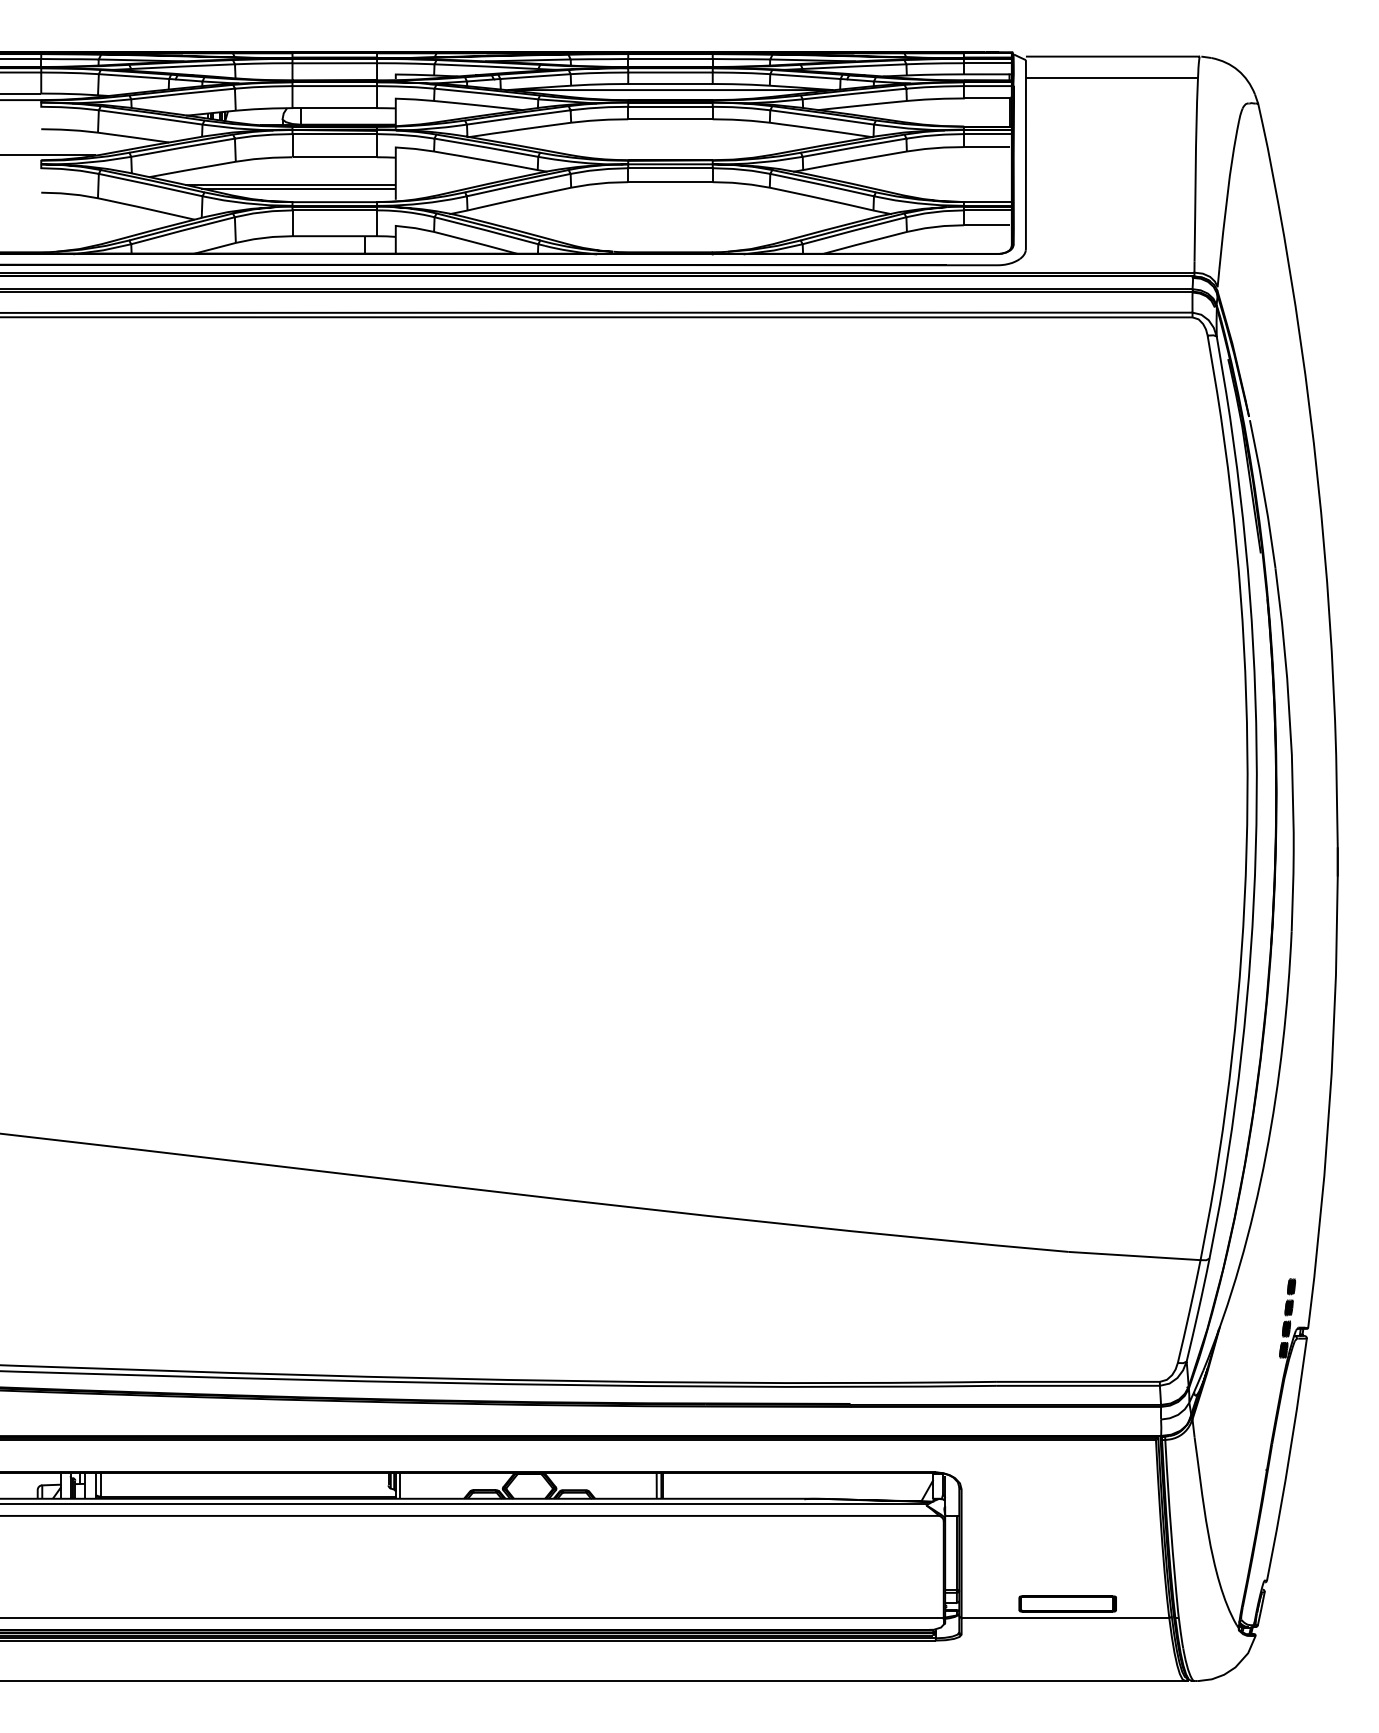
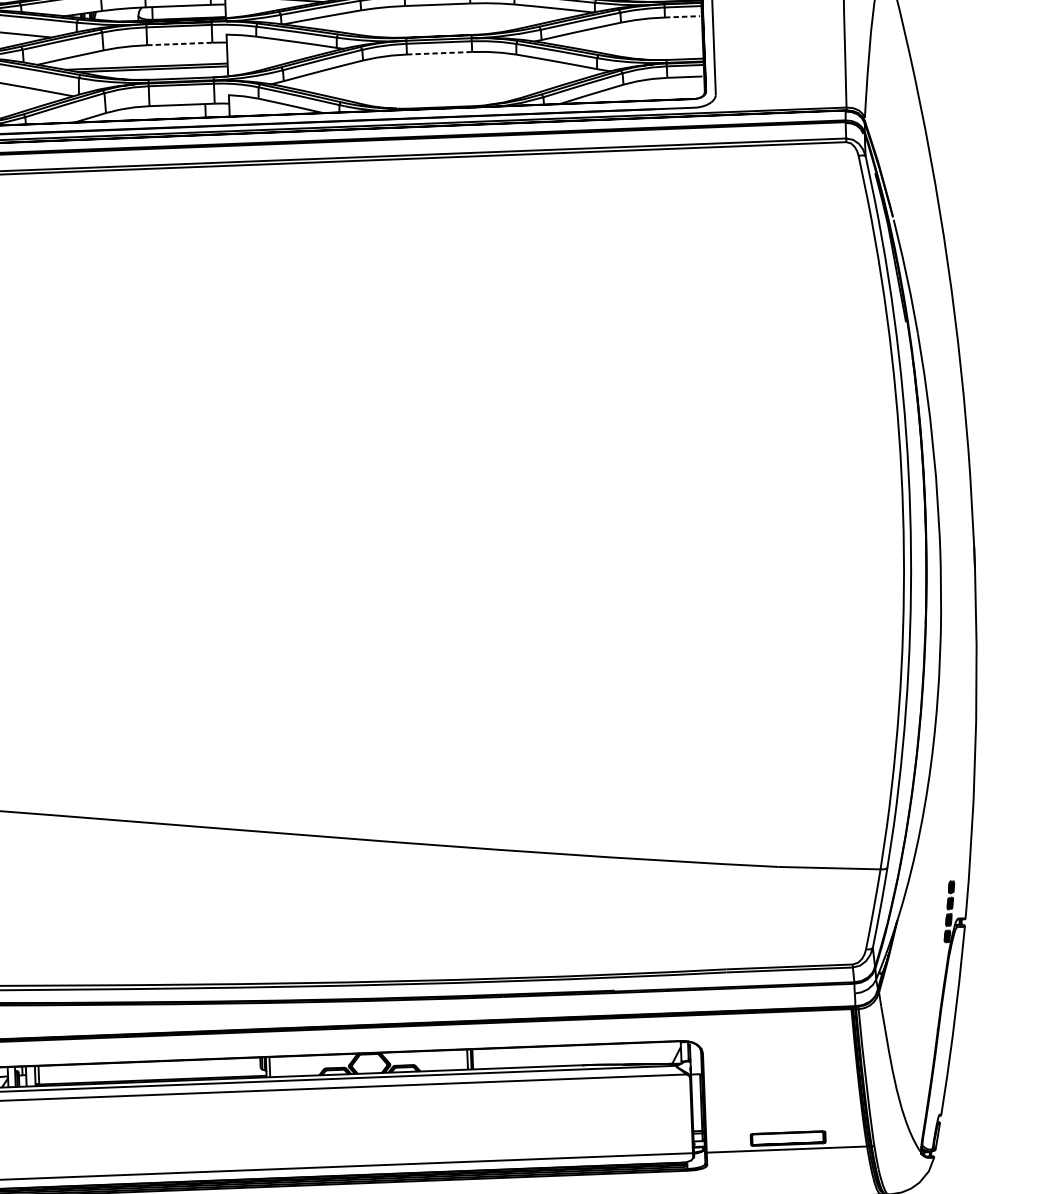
line: (986, 147) -> (682, 17), solid -> dashed
line: (335, 157) -> (180, 44), solid -> dashed
line: (670, 182) -> (439, 53), solid -> dashed

